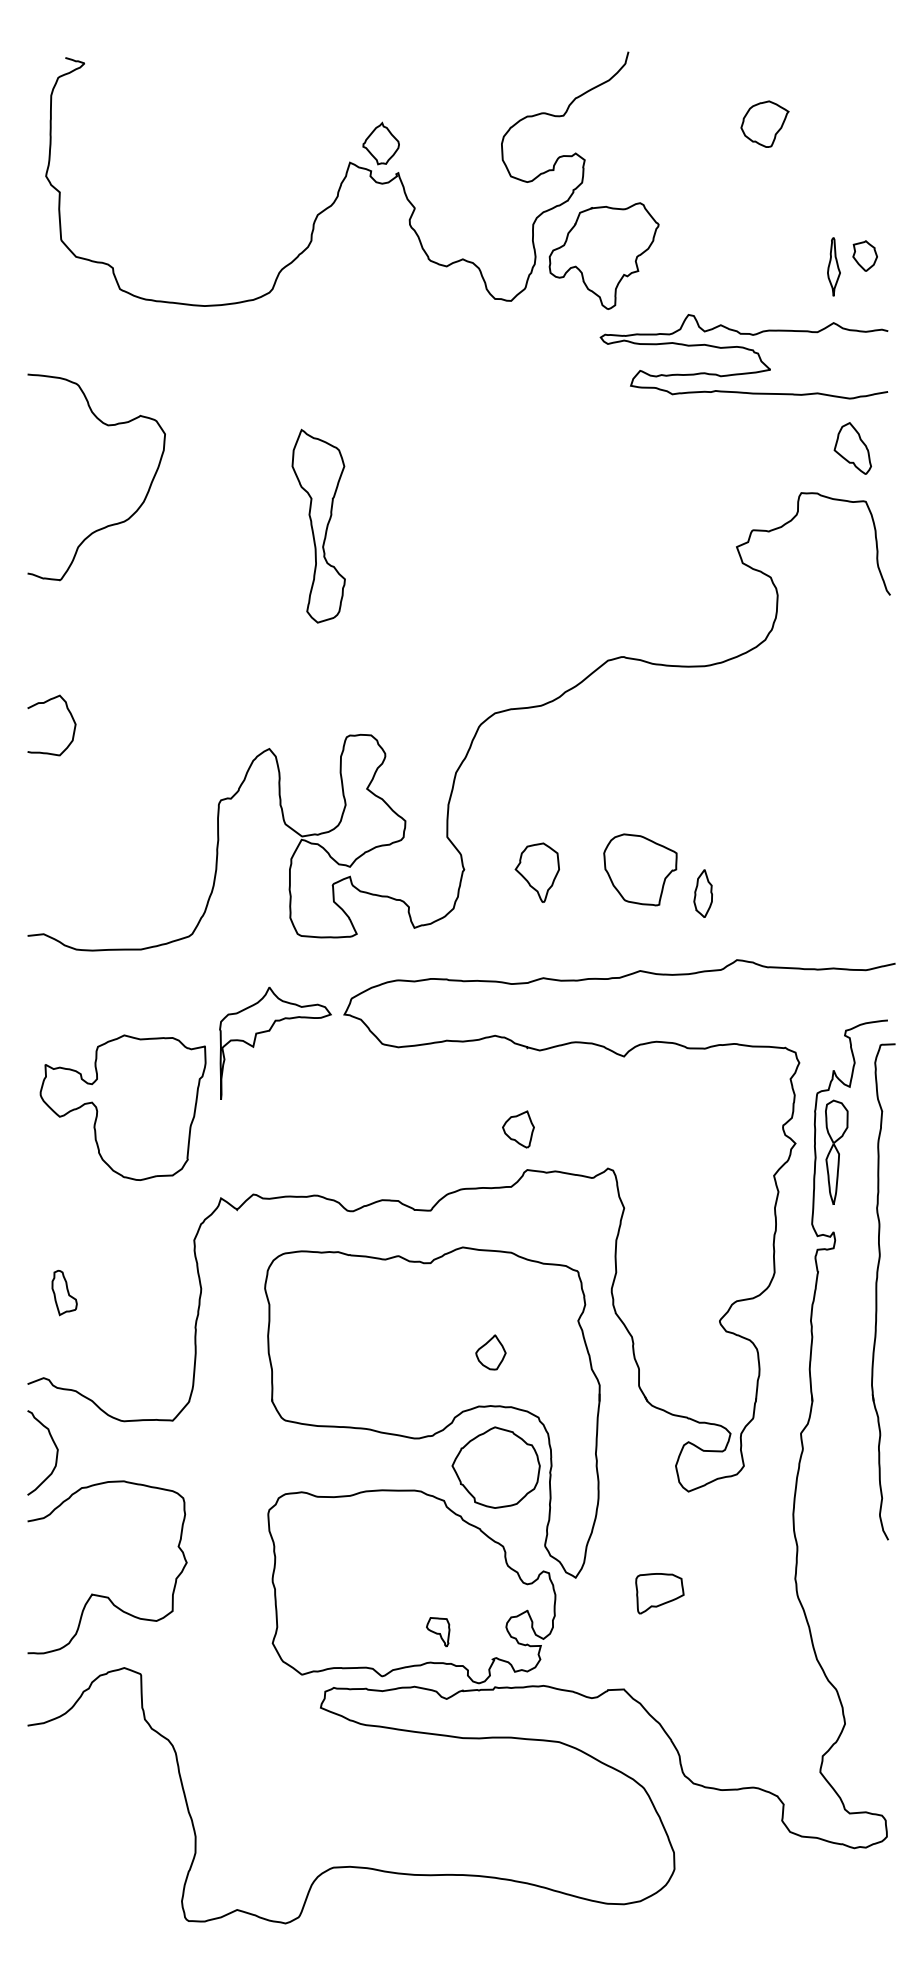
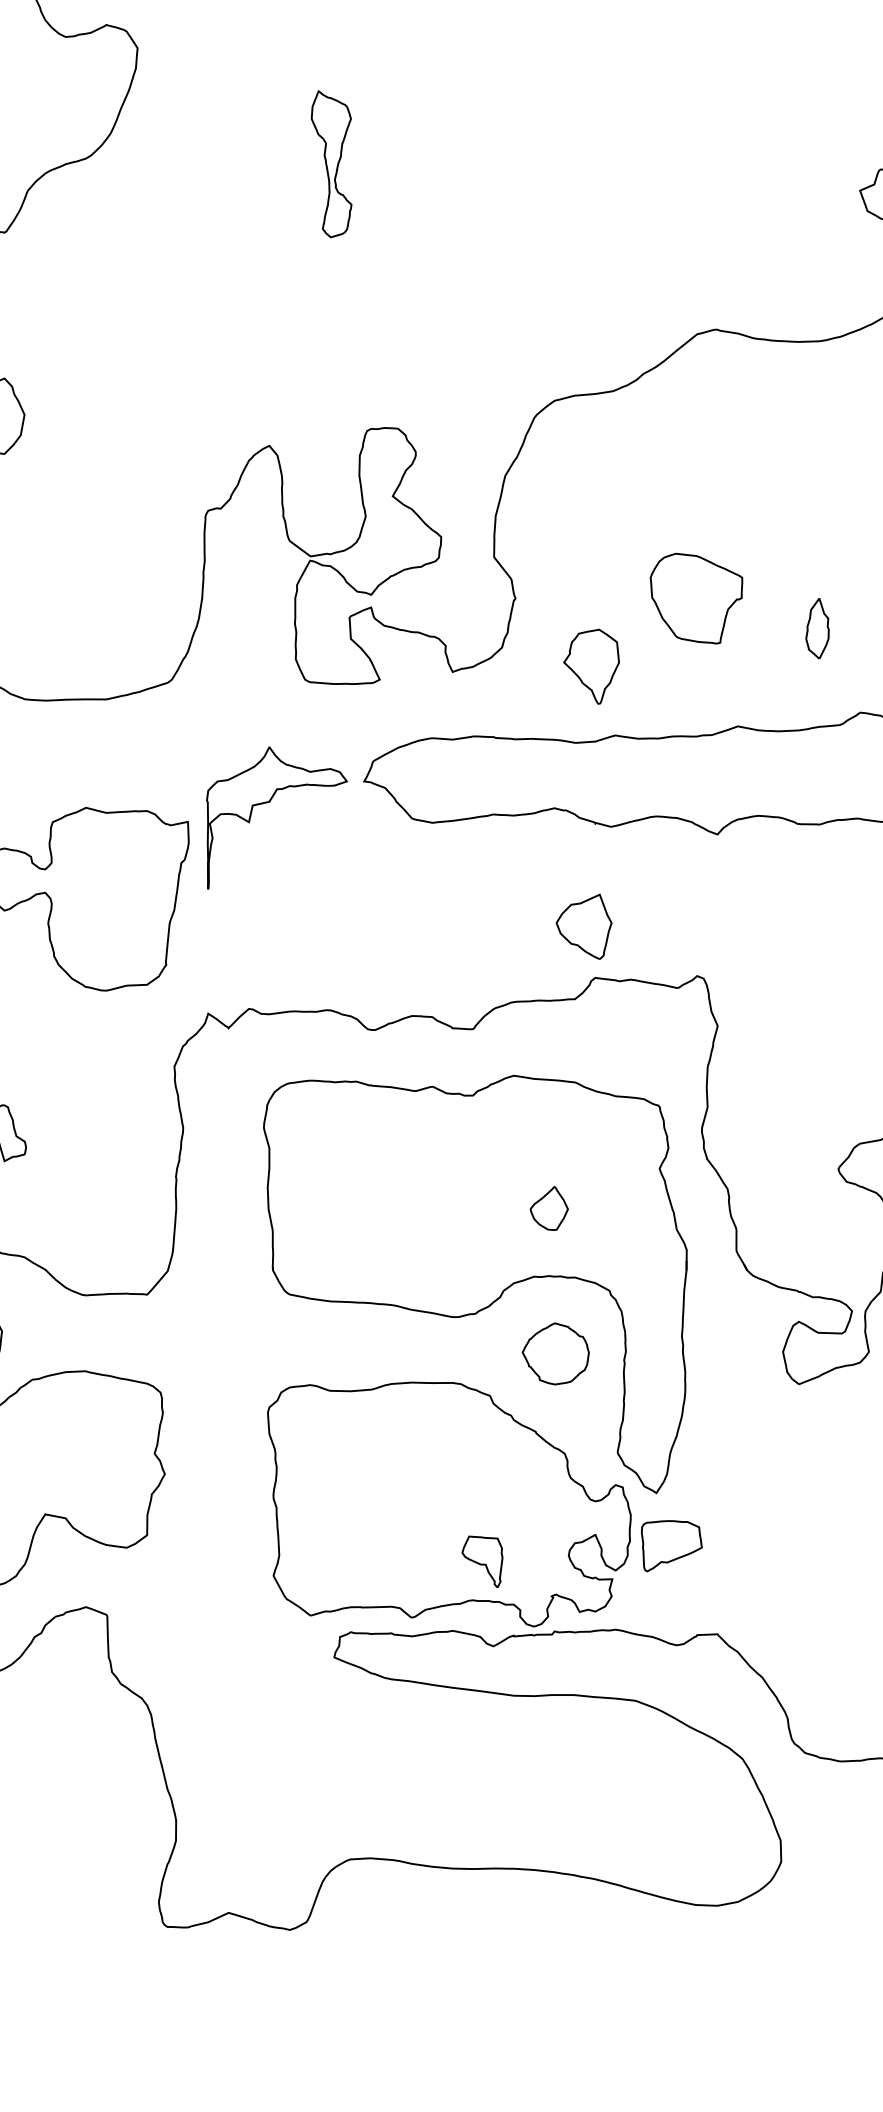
part: (318, 525) -> (331, 163), size x0.6
part: (640, 869) -> (696, 598), moved
part: (536, 872) -> (590, 666), moved
part: (518, 1129) -> (584, 926), size x1.4
part: (495, 1467) -> (555, 1353), size x0.6
part: (659, 1593) -> (671, 1545), moved
part: (438, 1632) -> (483, 1562), size x1.4

